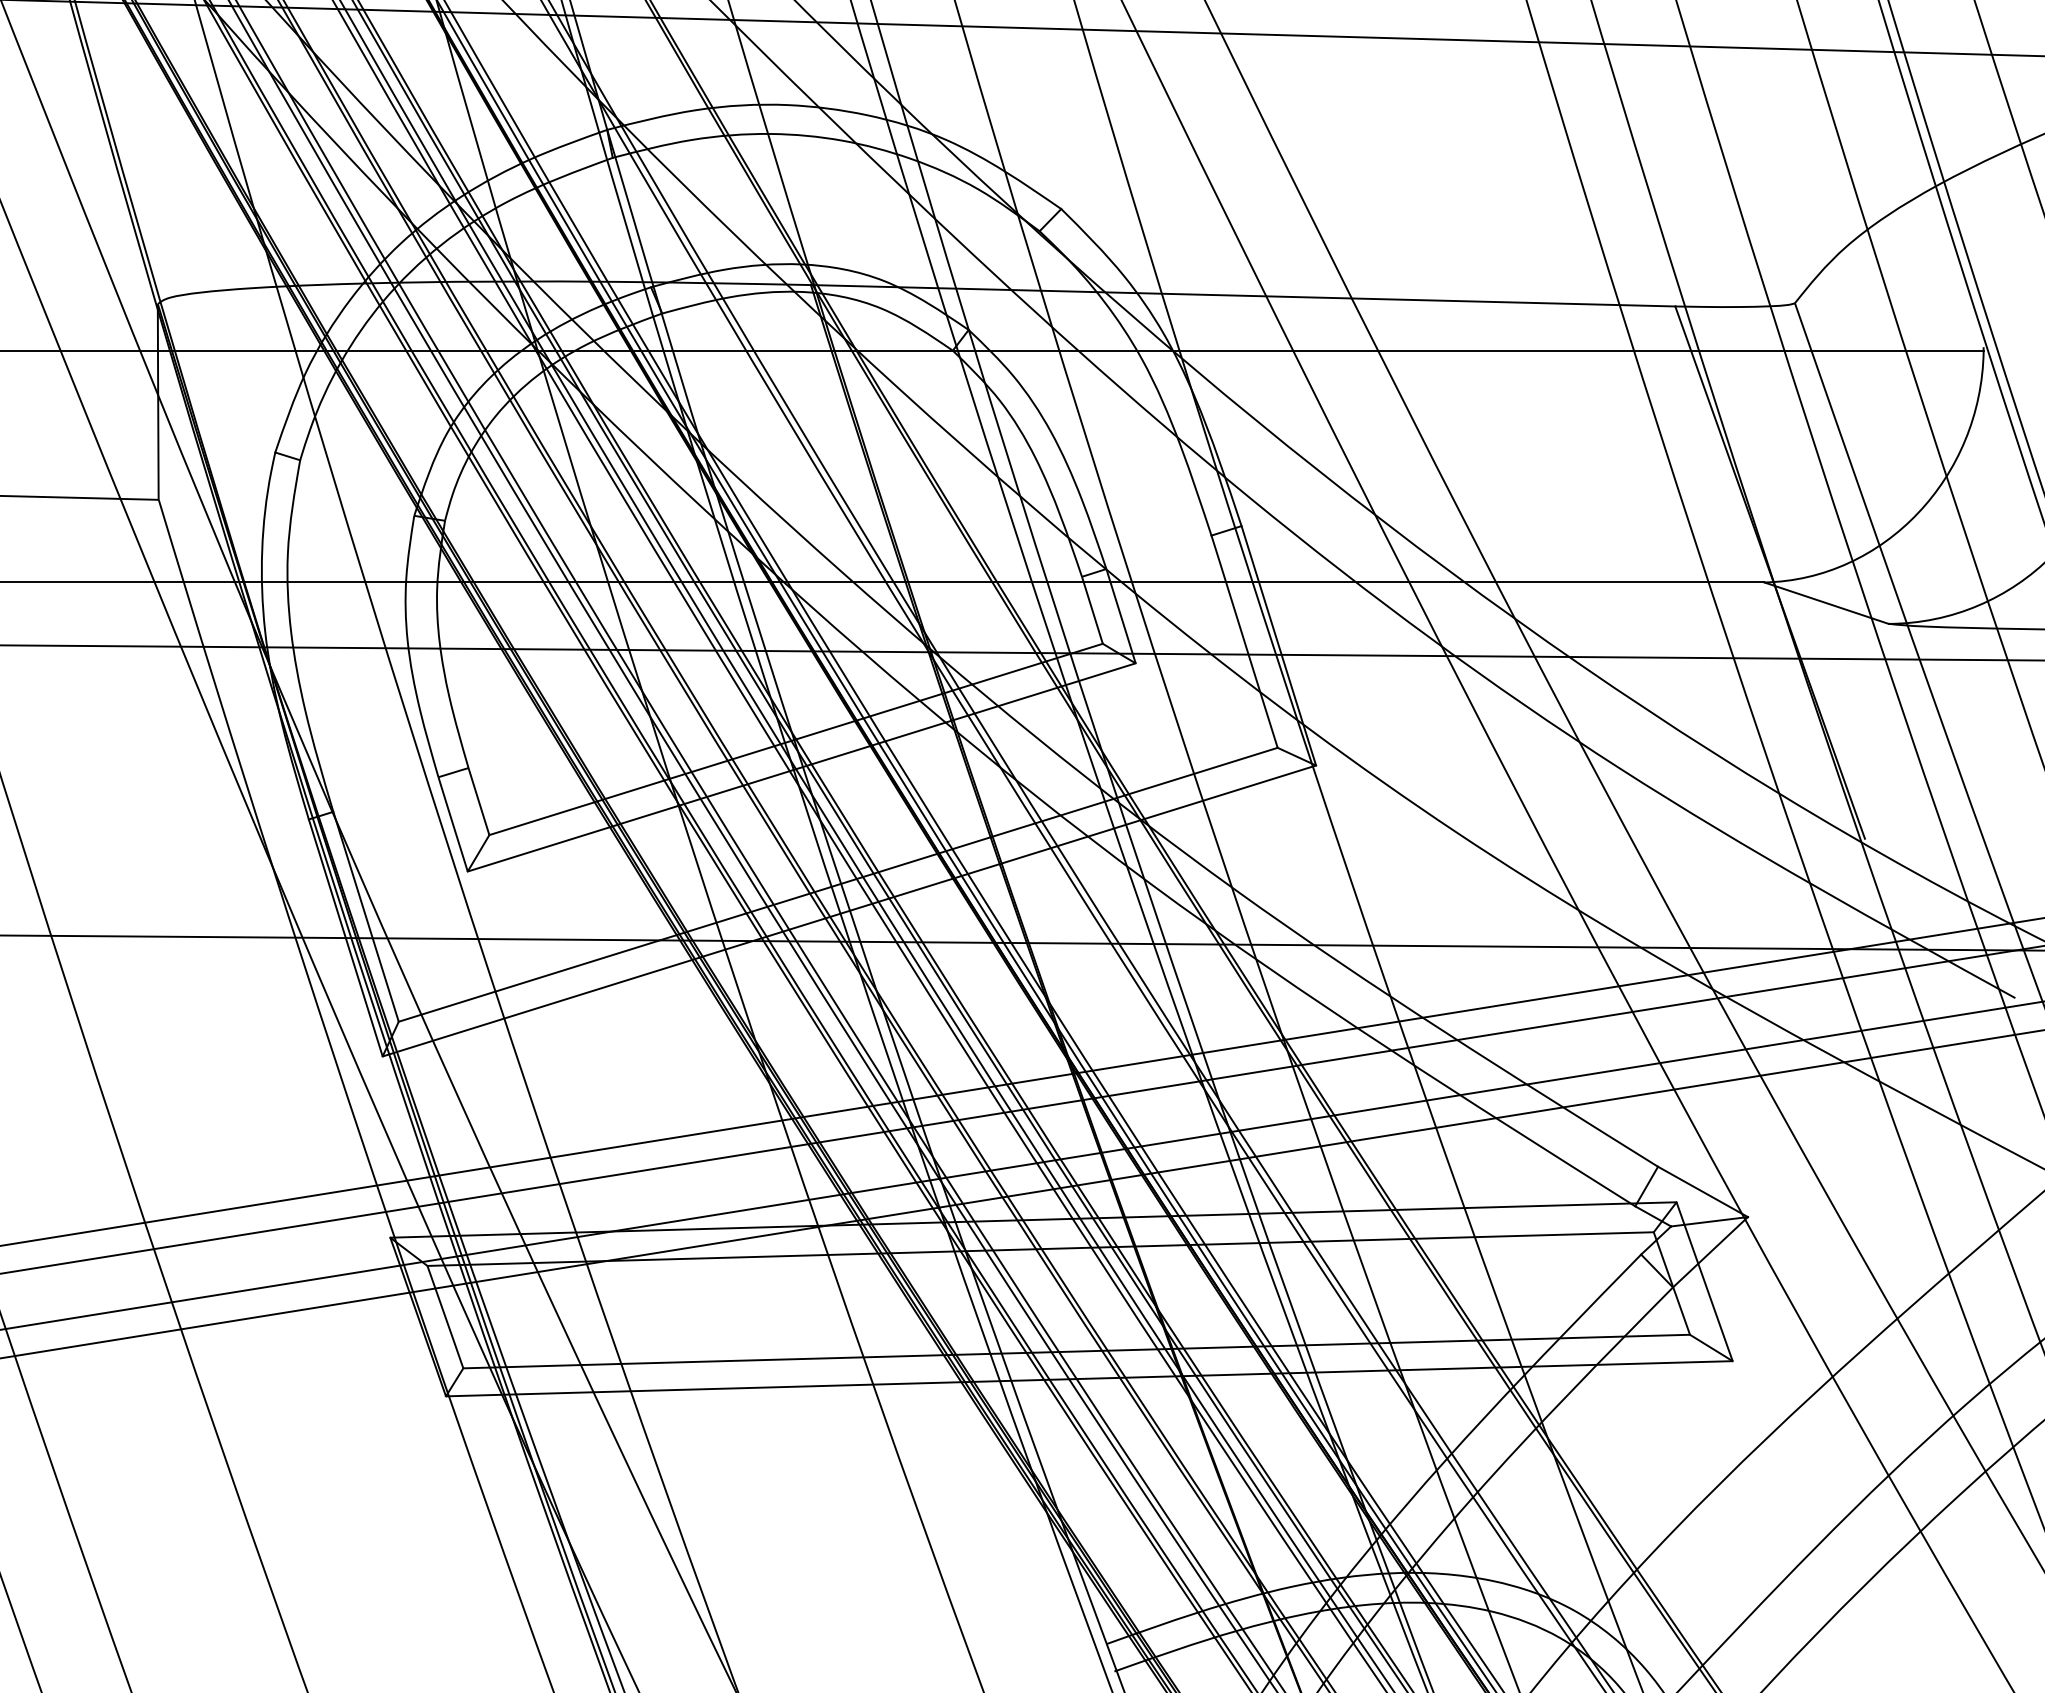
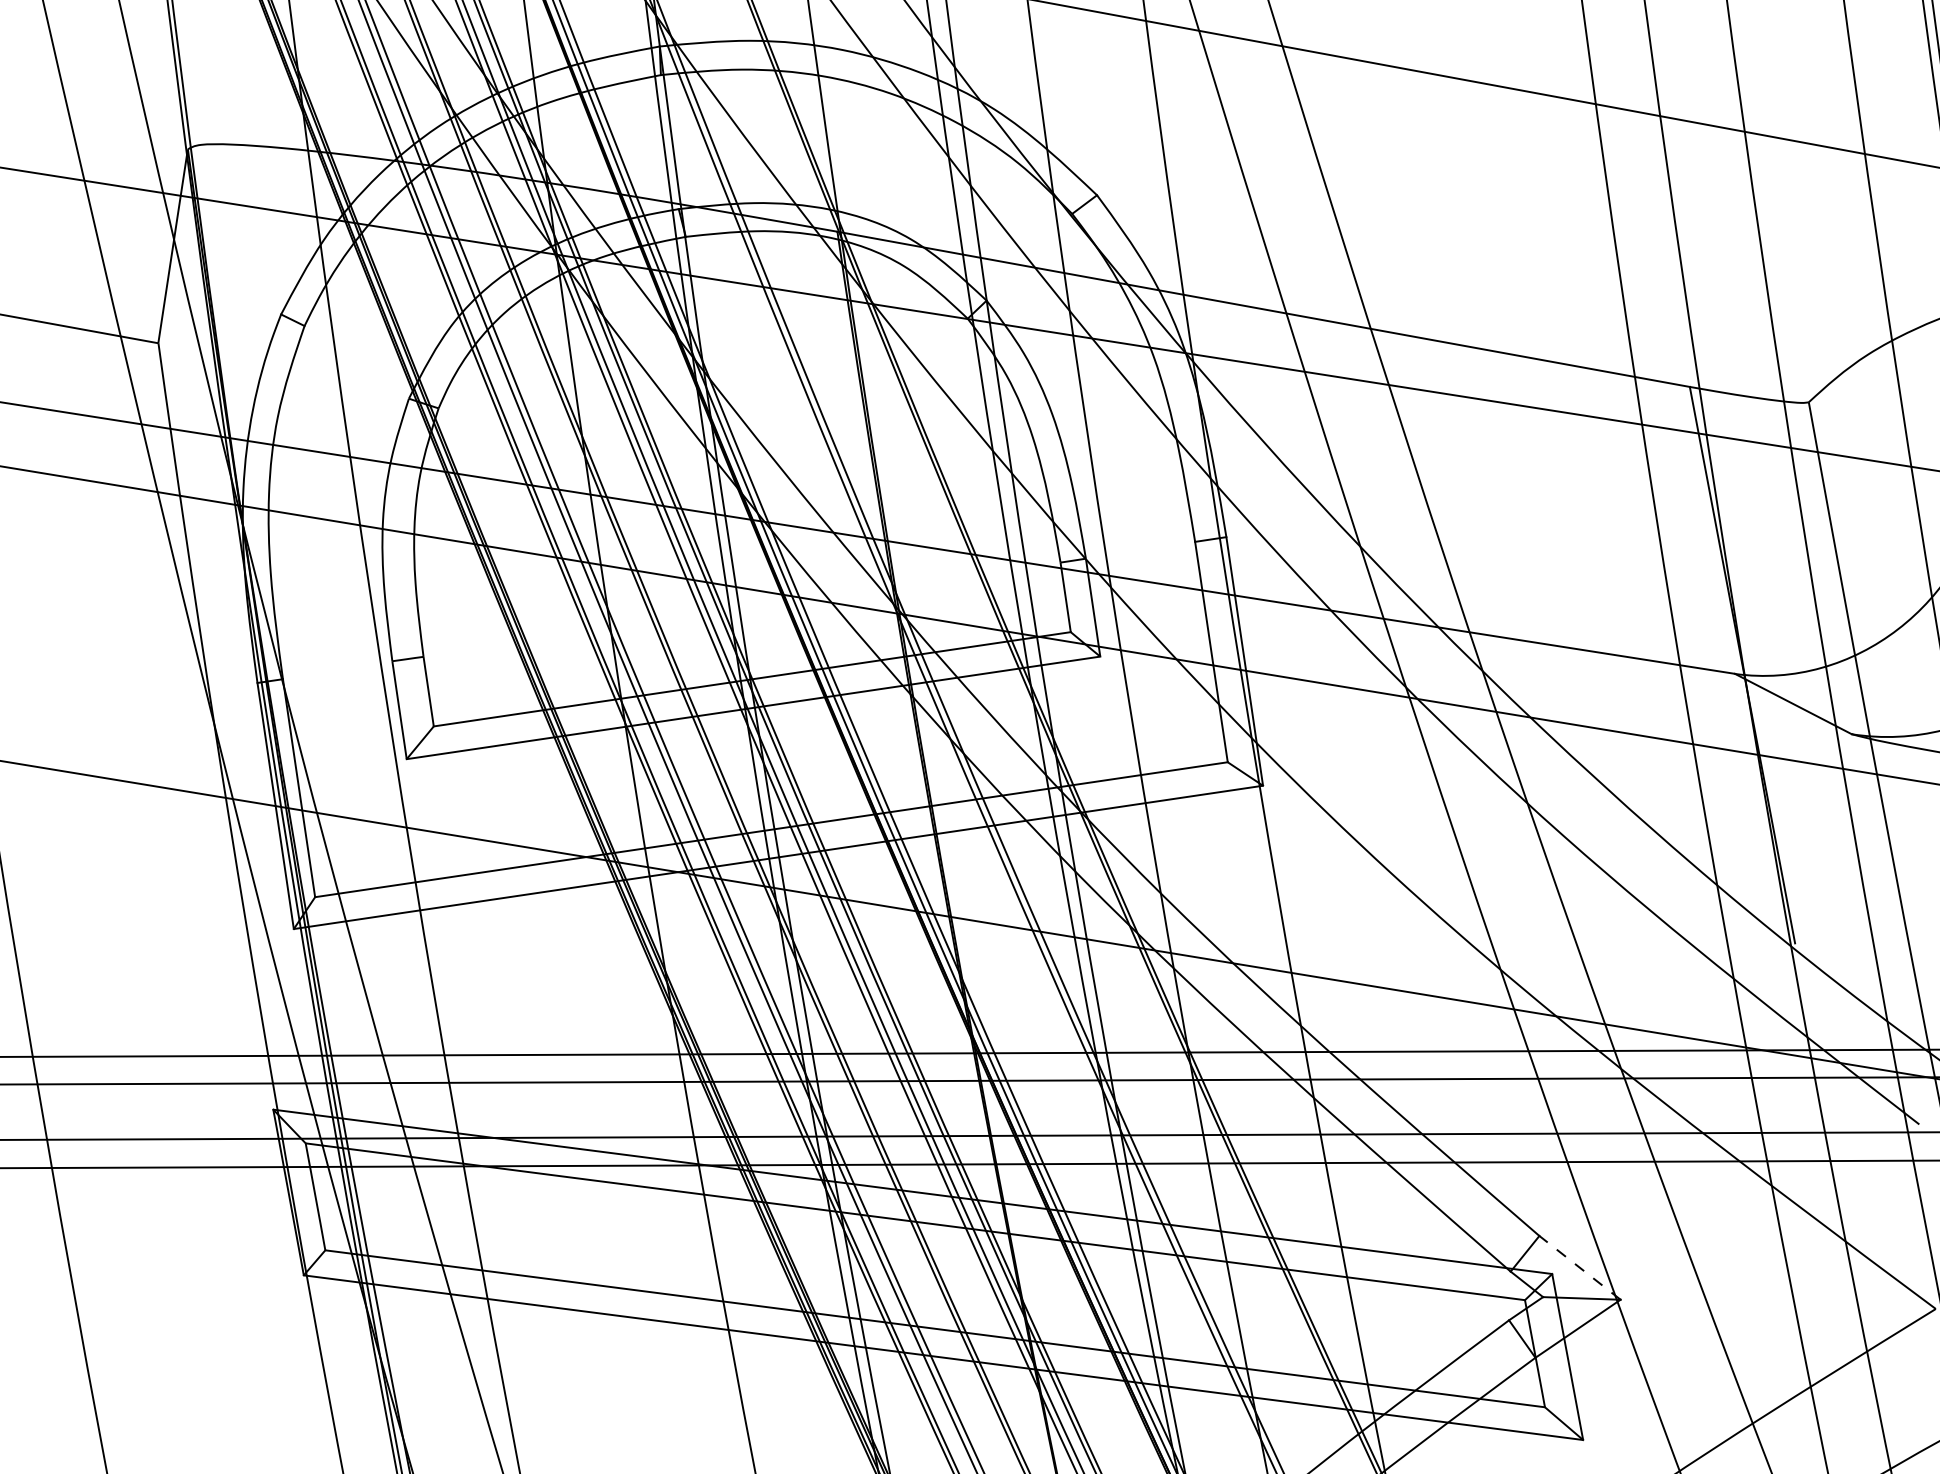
line: (1703, 1191) -> (1580, 1267), solid -> dashed

